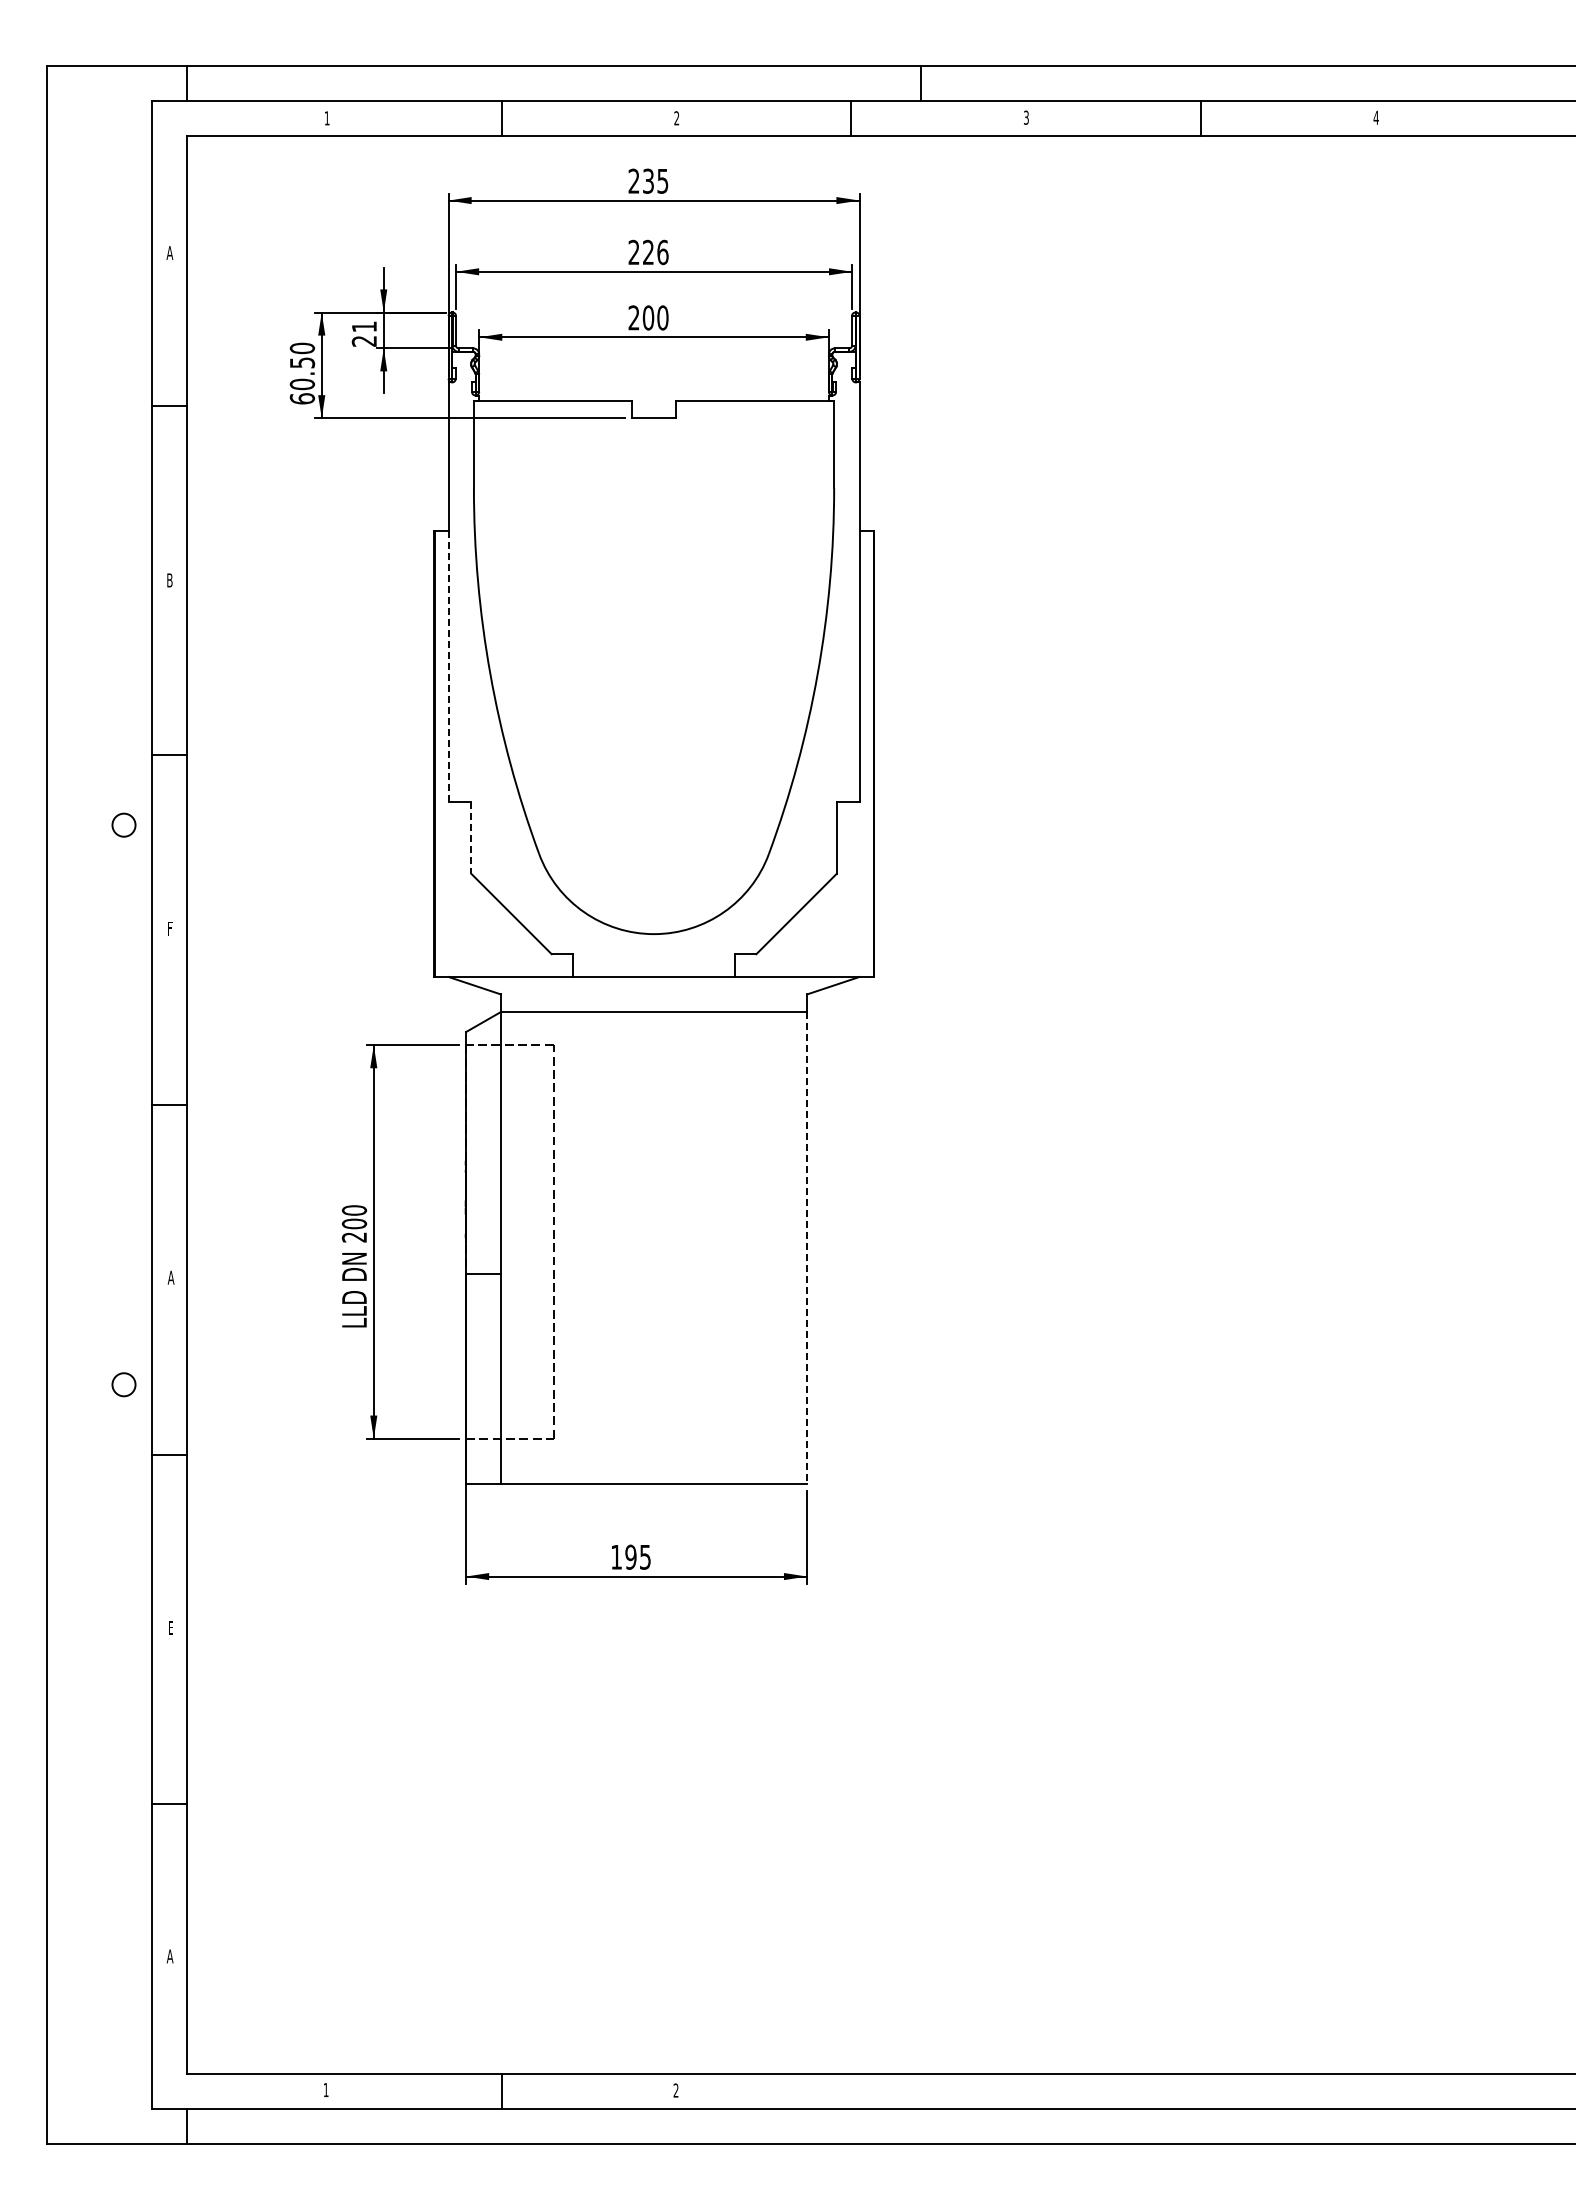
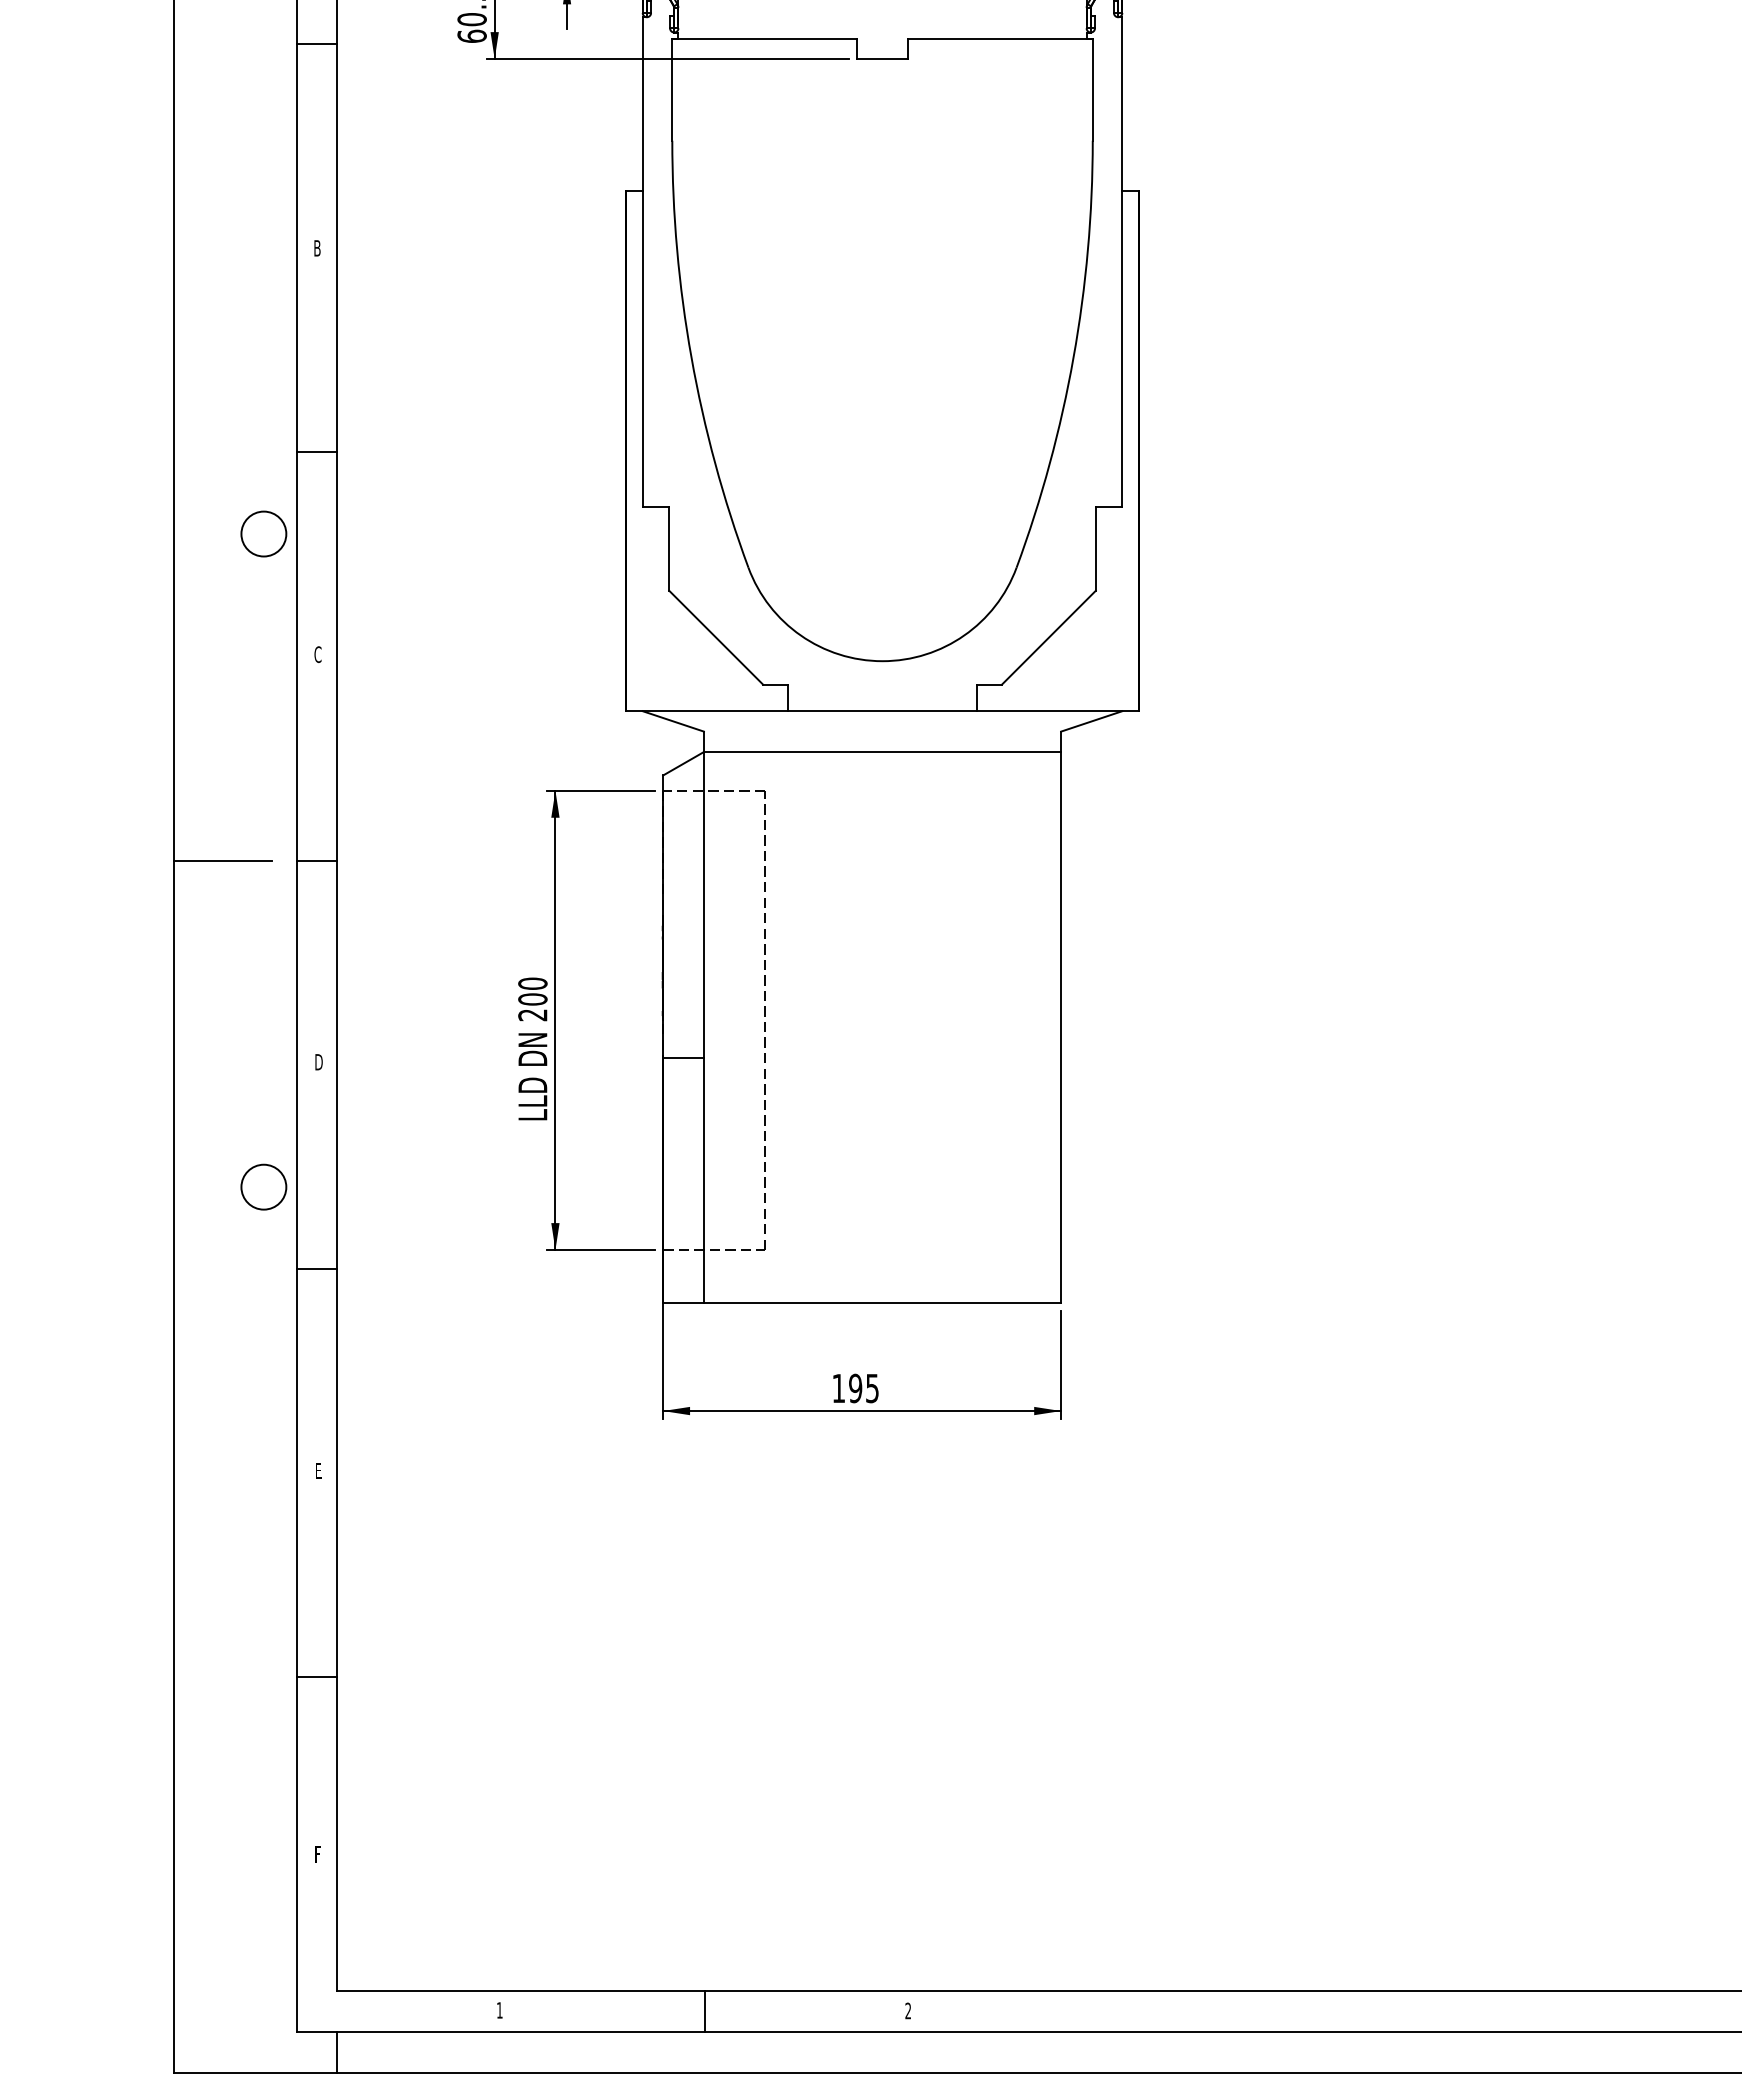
line: (448, 666) -> (642, 348), dashed -> solid
circle: (123, 824) -> (263, 533), size x1.67
line: (471, 837) -> (669, 548), dashed -> solid
text: (170, 928) -> (318, 654), F -> C
line: (89, 1105) -> (223, 861), added
line: (807, 1248) -> (1061, 1028), dashed -> solid
text: (170, 1277) -> (318, 1061), A -> D
circle: (123, 1384) -> (263, 1186), size x1.67
text: (169, 1956) -> (316, 1854), A -> F

